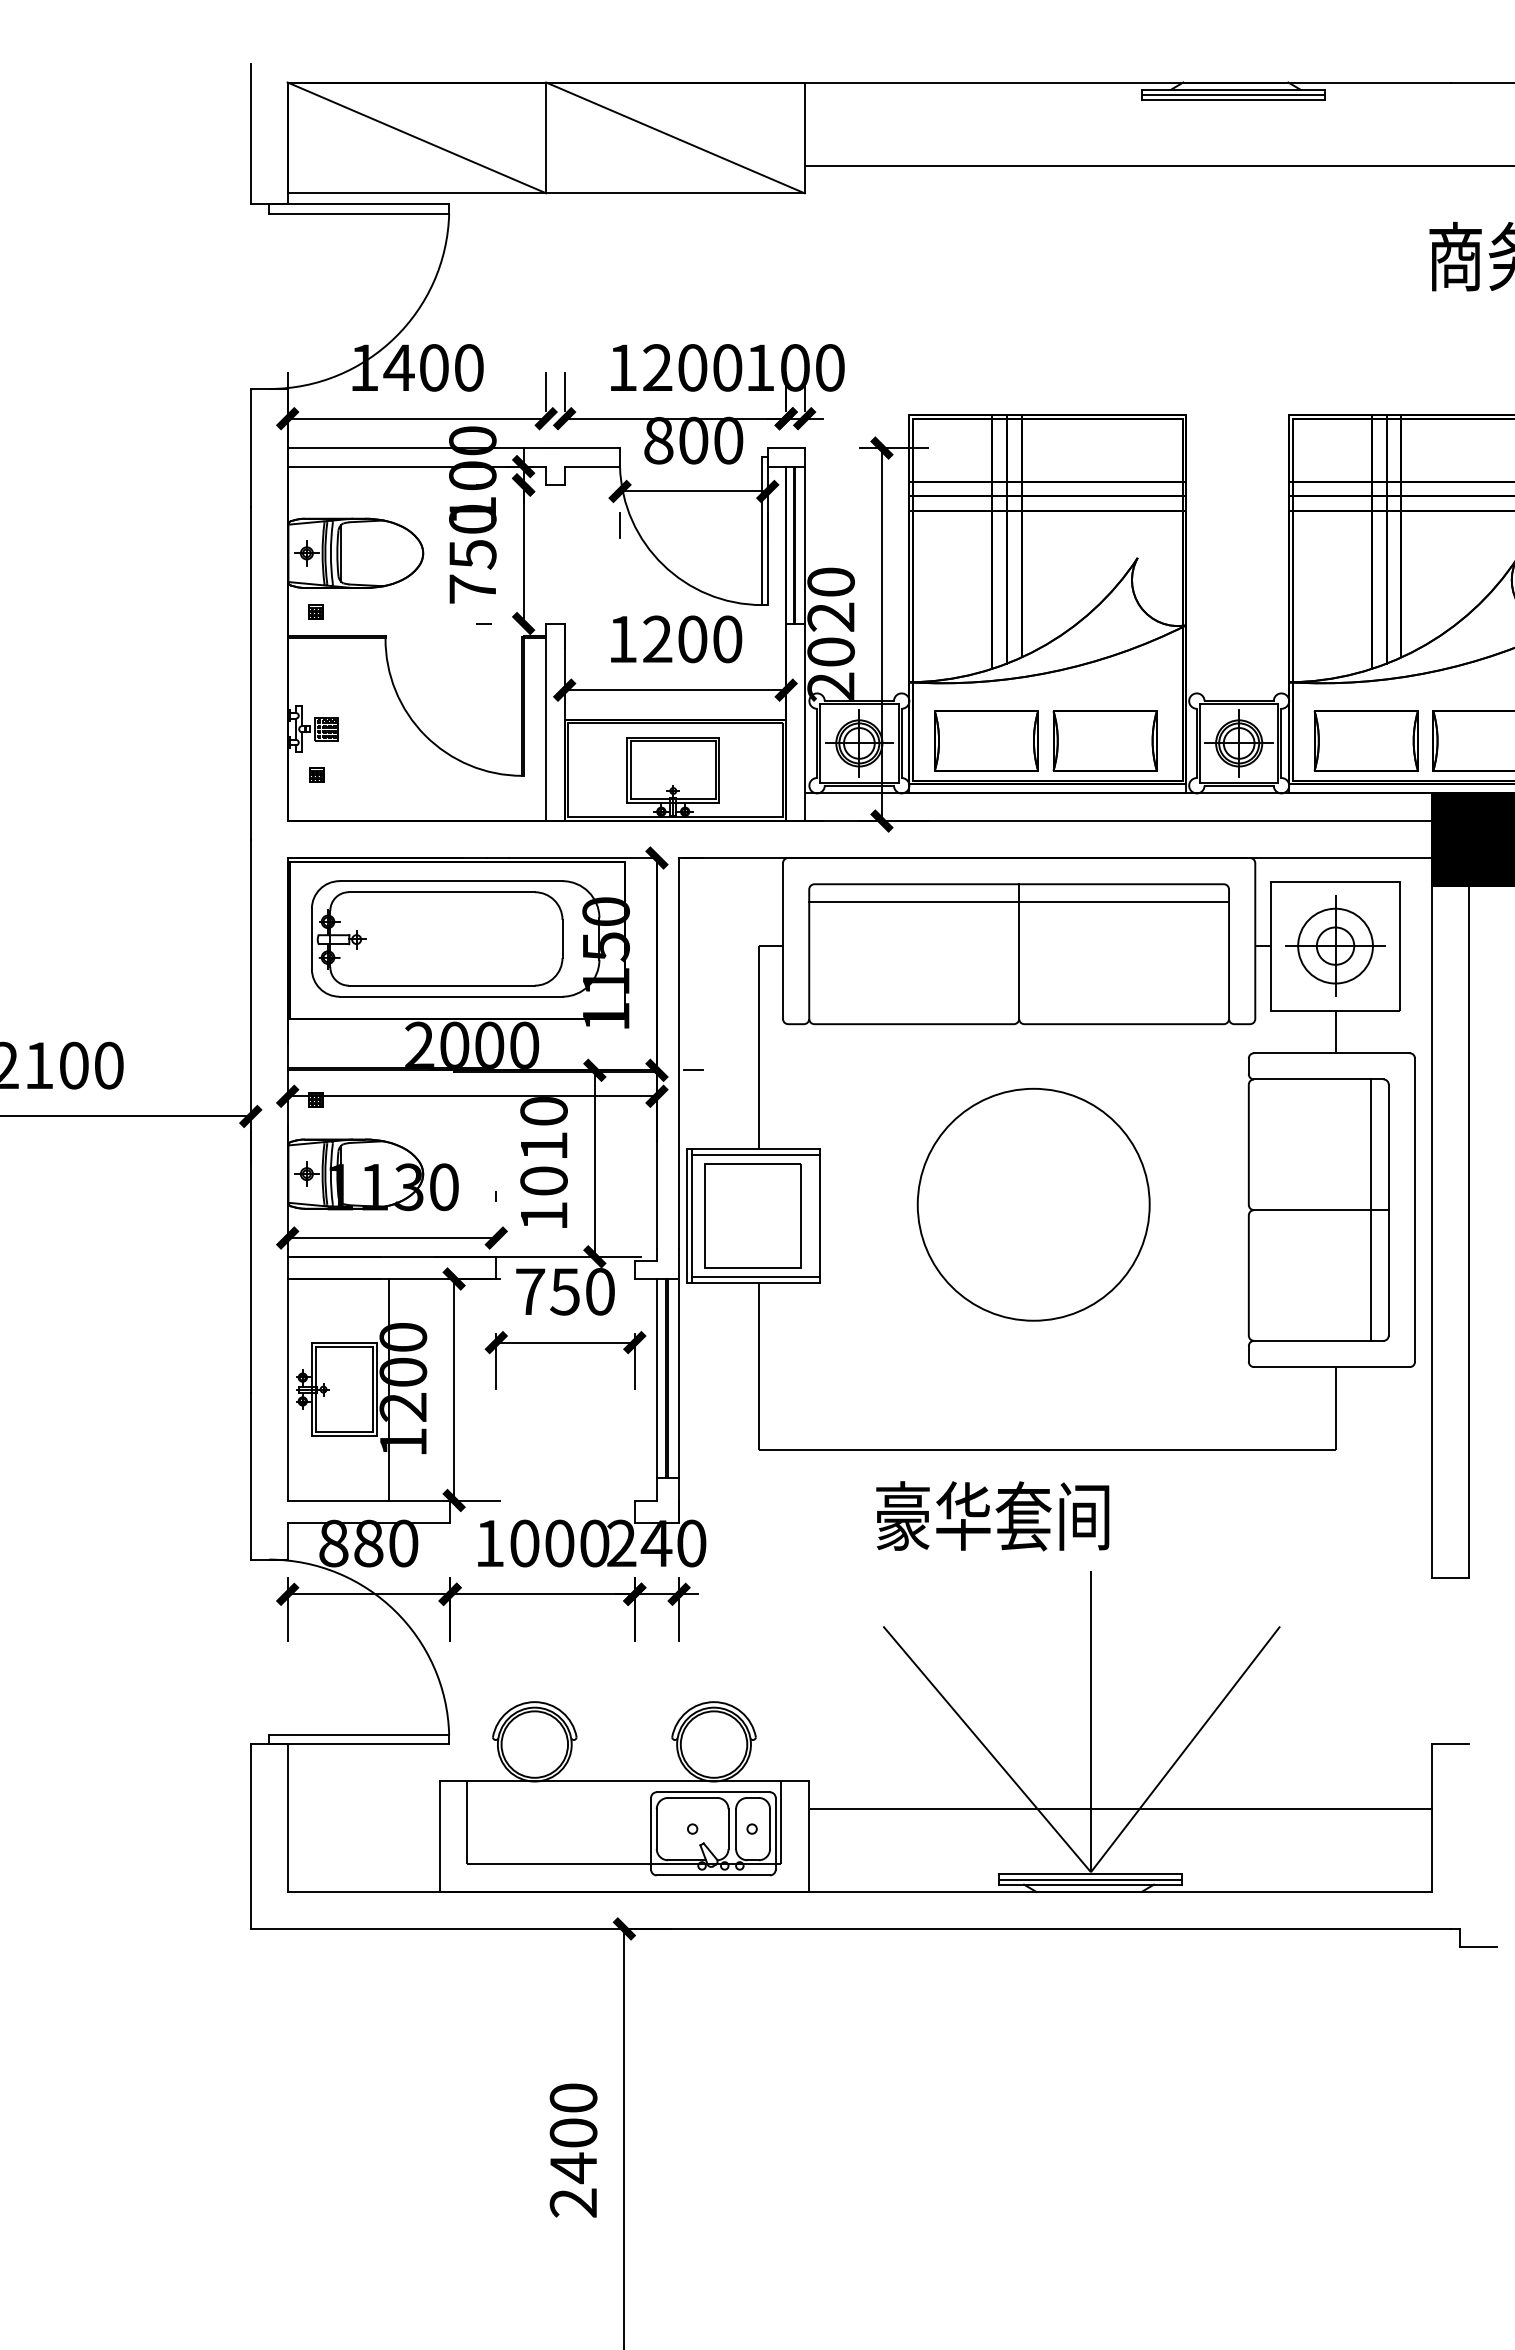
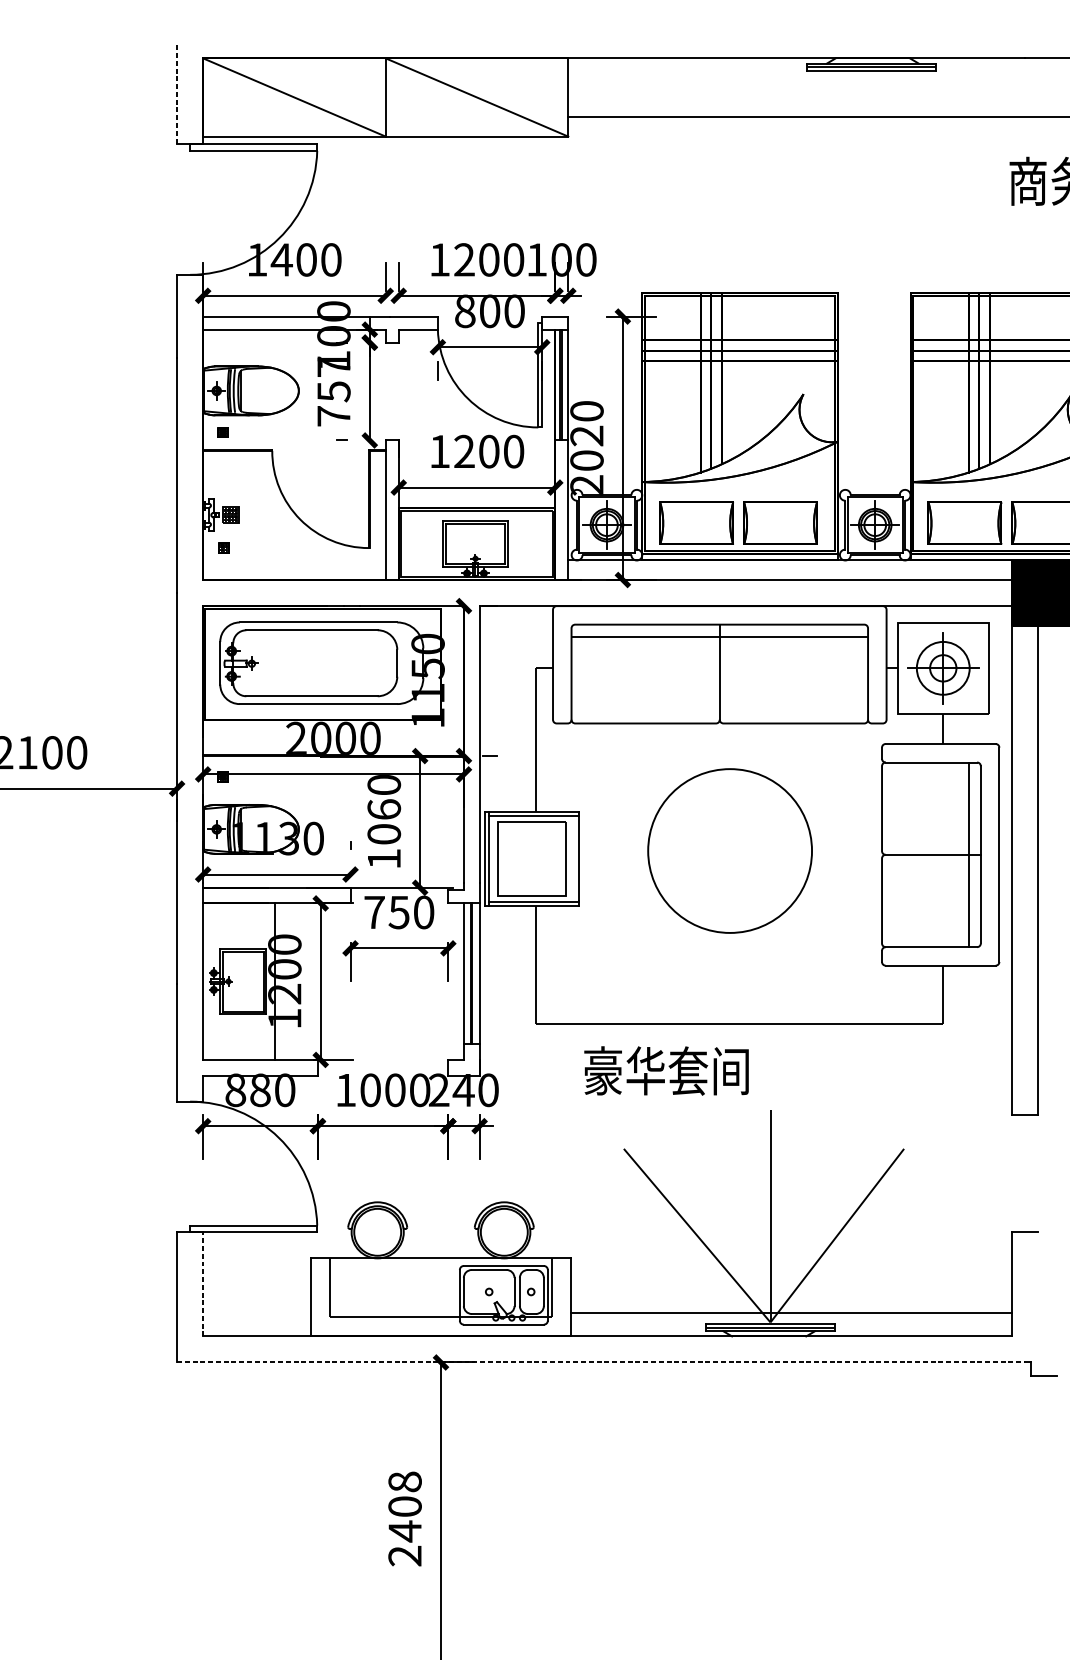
line: (250, 134) -> (176, 95), solid -> dashed
text: (472, 518) -> (333, 366), 750 -> 757
text: (543, 1145) -> (383, 809), 1010 -> 1060
text: (992, 1516) -> (666, 1071), moved
line: (1120, 1808) -> (791, 1312), moved
line: (287, 1818) -> (203, 1284), solid -> dashed
line: (851, 1928) -> (601, 1362), solid -> dashed
text: (573, 2097) -> (405, 1481), 2400 -> 2408

